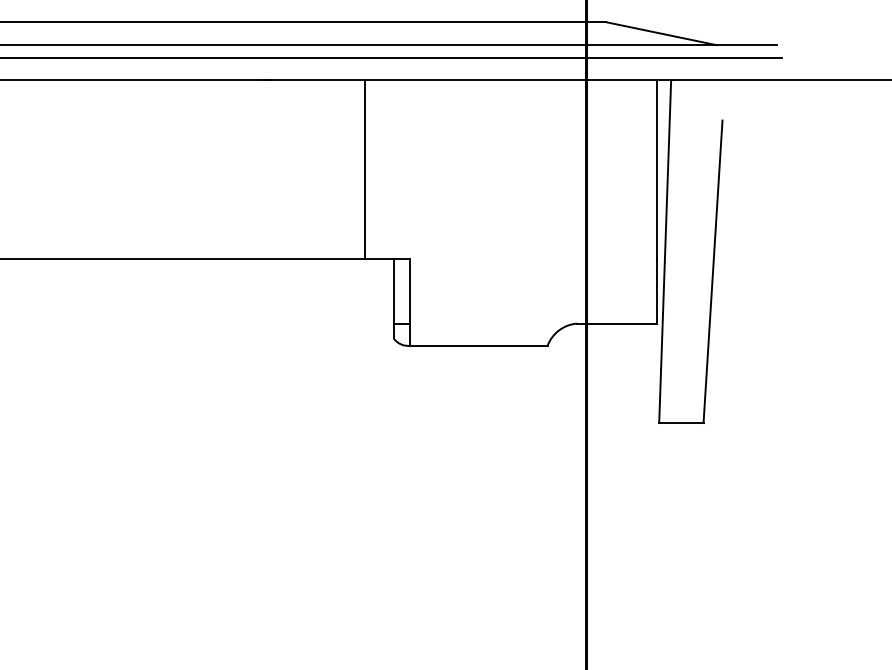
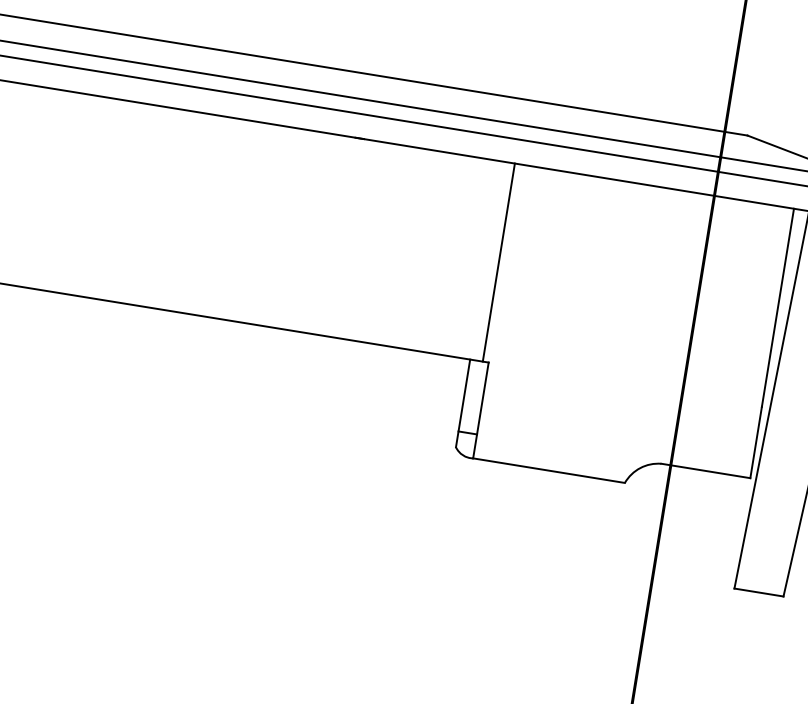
line: (365, 169) -> (499, 262), moved

